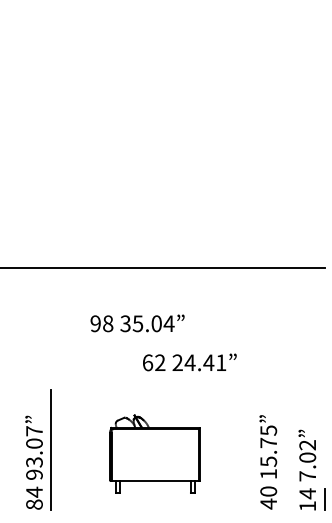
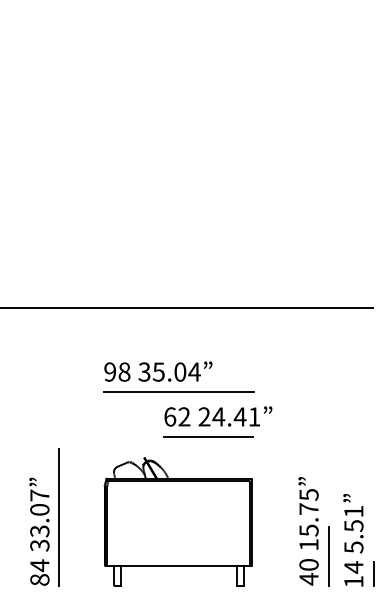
line: (155, 341) -> (178, 392), added
line: (180, 380) -> (207, 437), added
part: (154, 453) -> (177, 521), size x1.43
text: (307, 460) -> (353, 529), 7.02 -> 5.51
text: (34, 474) -> (39, 545), 93.07 -> 33.07
line: (286, 483) -> (329, 555), added

